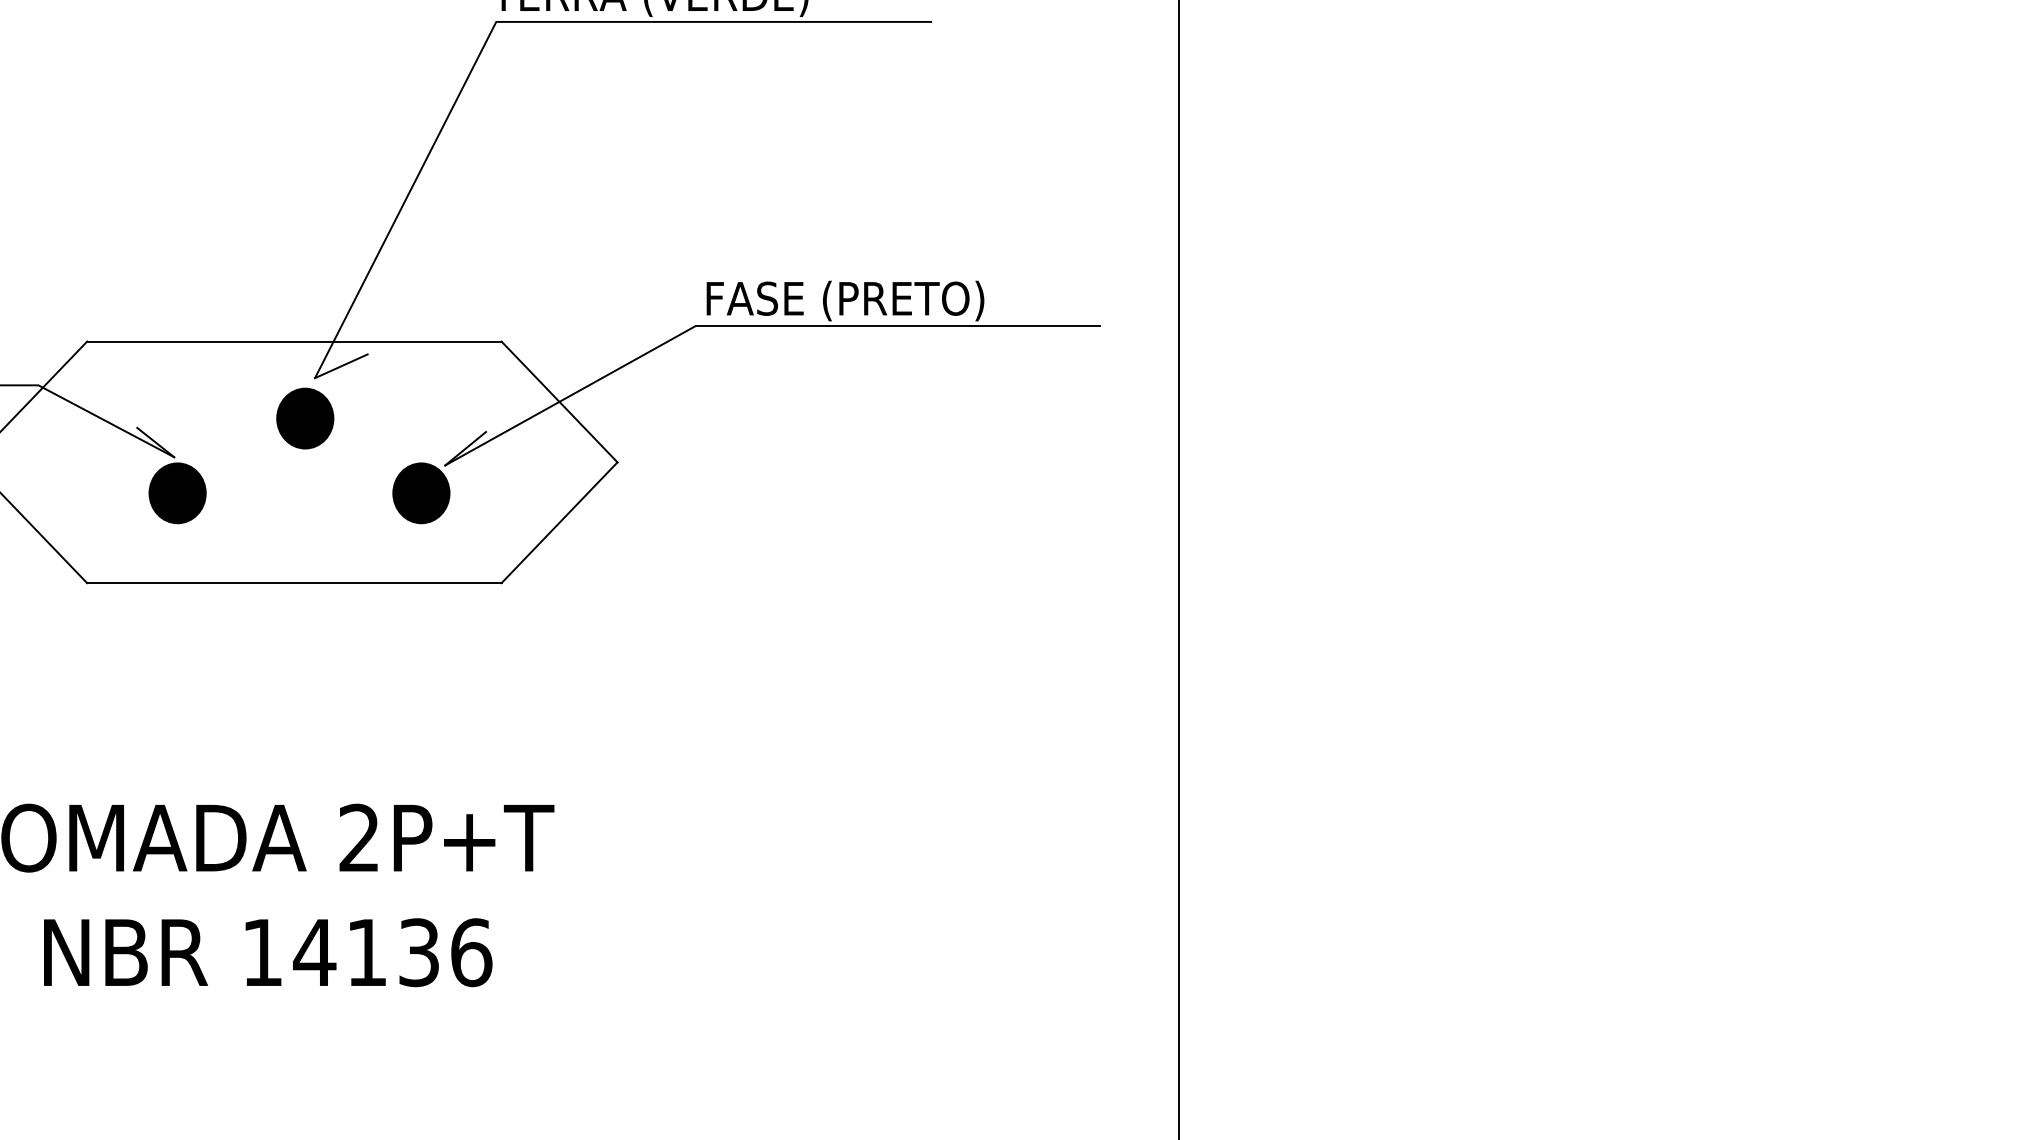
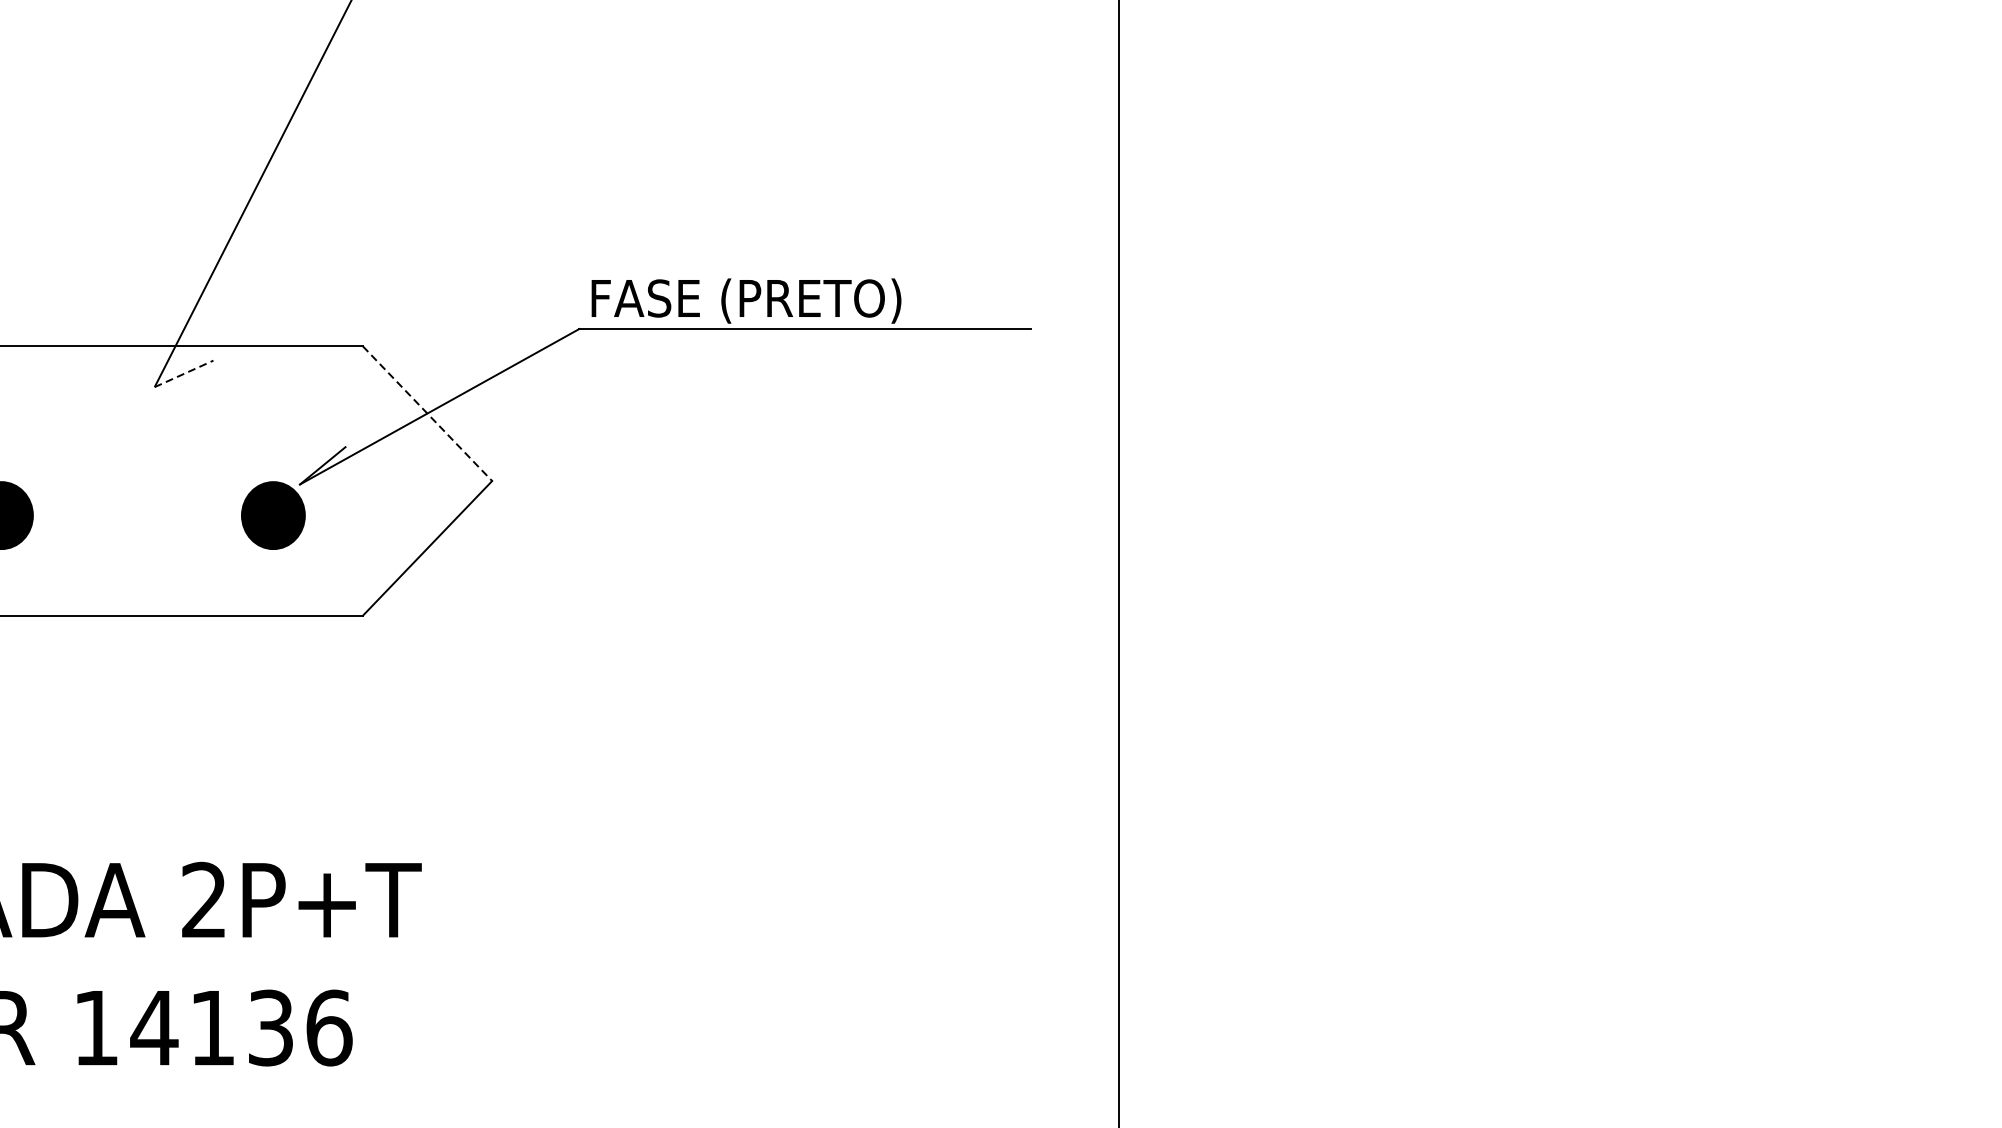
line: (341, 366) -> (184, 374), solid -> dashed
line: (559, 401) -> (427, 413), solid -> dashed
part: (305, 418) -> (144, 432), removed

